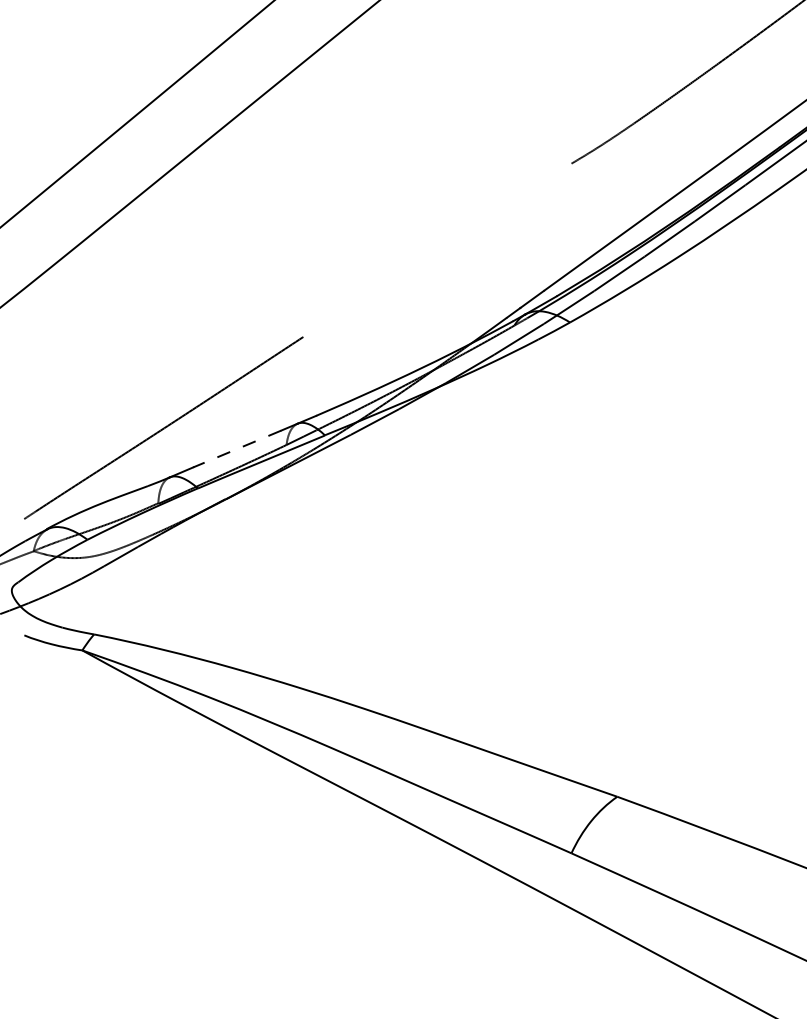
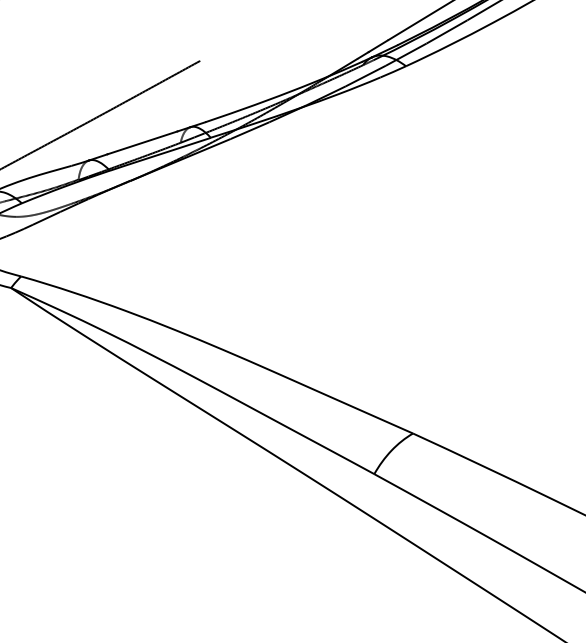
line: (237, 449) -> (142, 143), dashed -> solid

